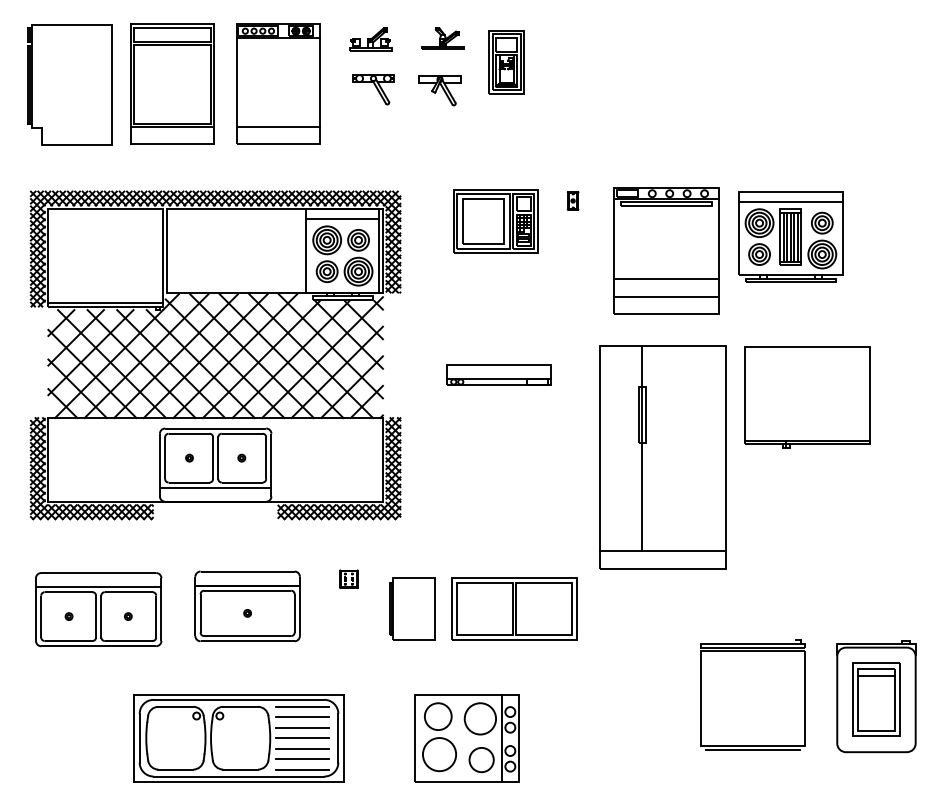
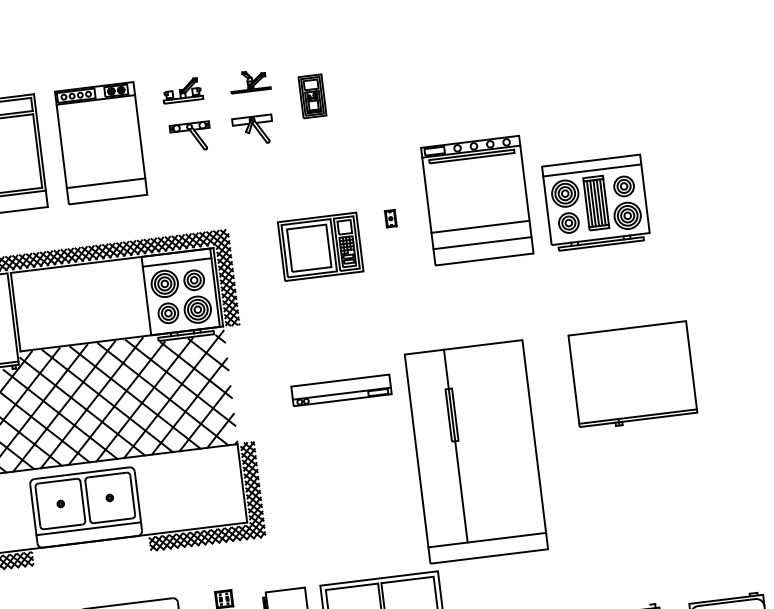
part: (506, 62) -> (312, 96), size x0.7
part: (790, 236) -> (595, 202), moved
part: (666, 250) -> (477, 199), moved
part: (662, 457) -> (476, 452), moved

